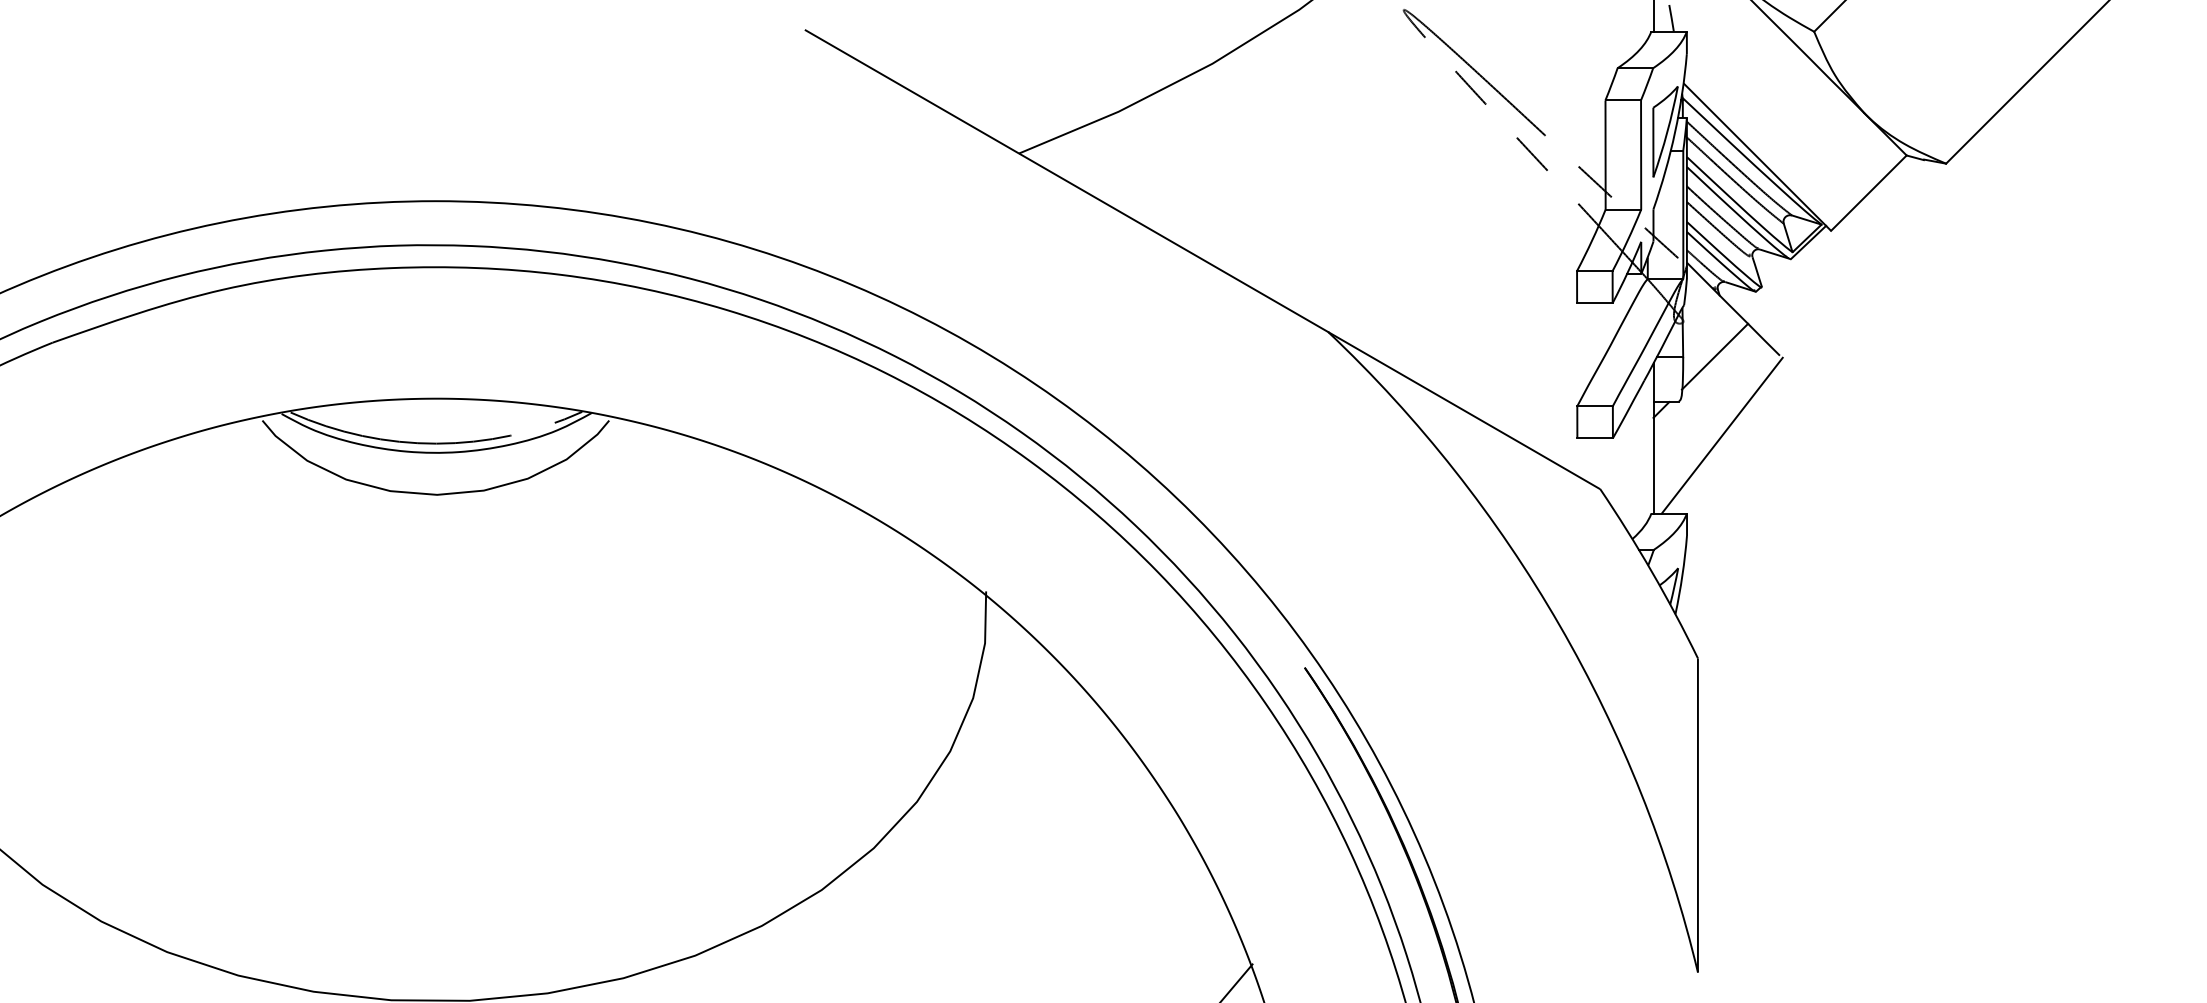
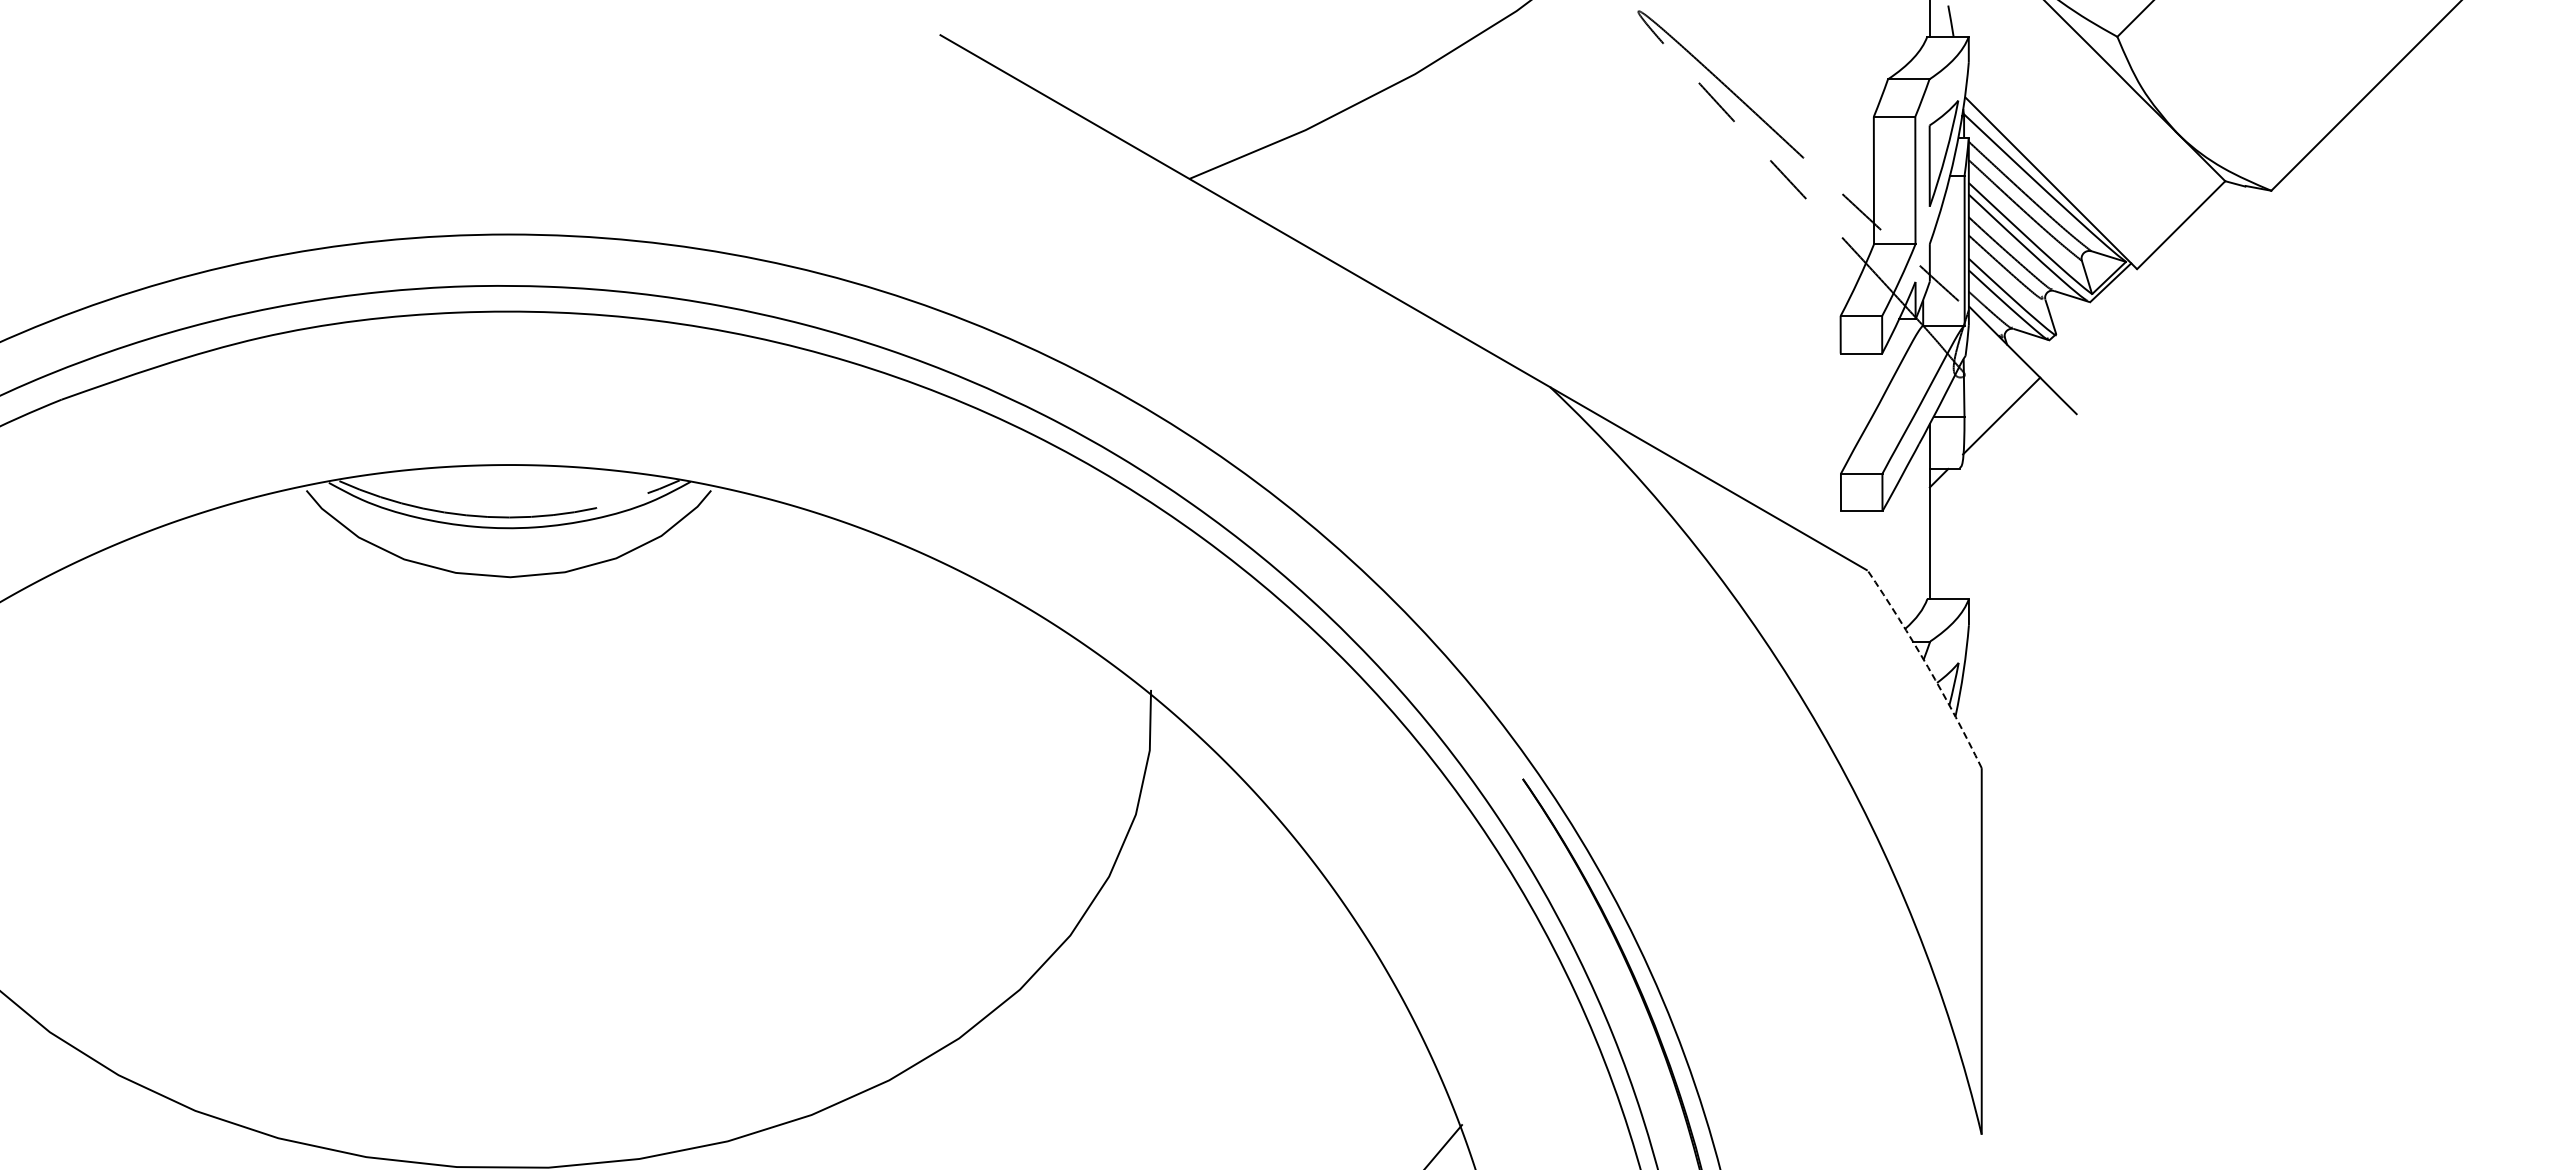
line: (1721, 435) -> (2009, 508), removed
arc: (1652, 572) -> (1928, 667), solid -> dashed

